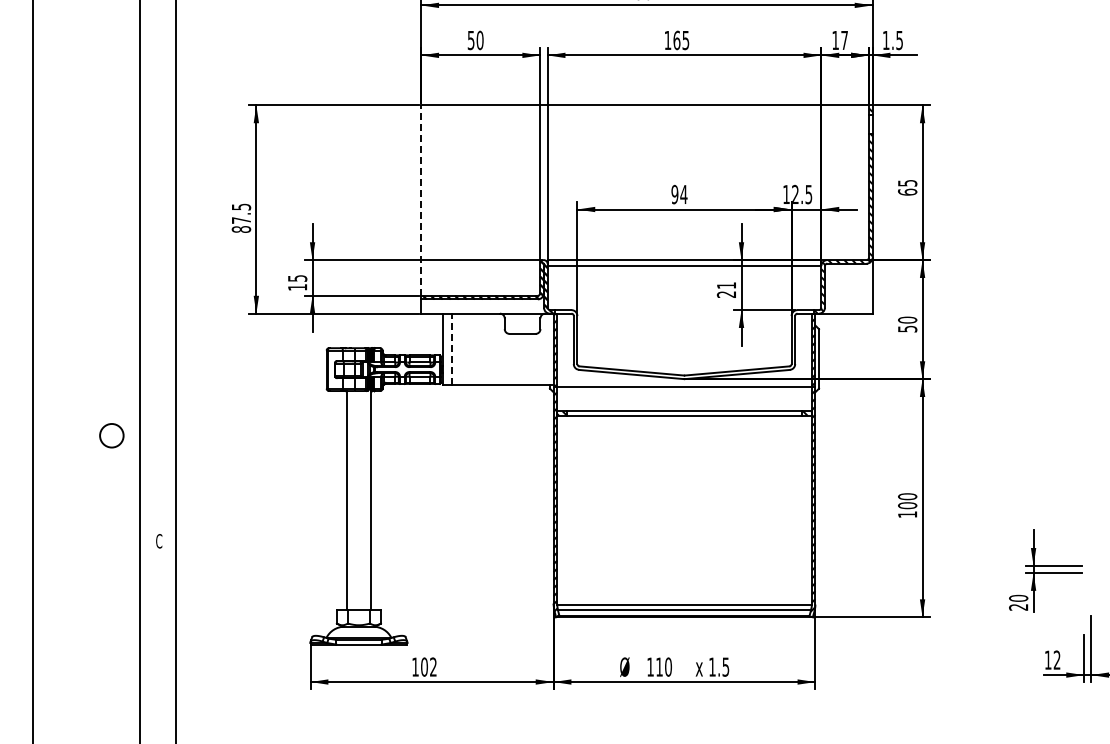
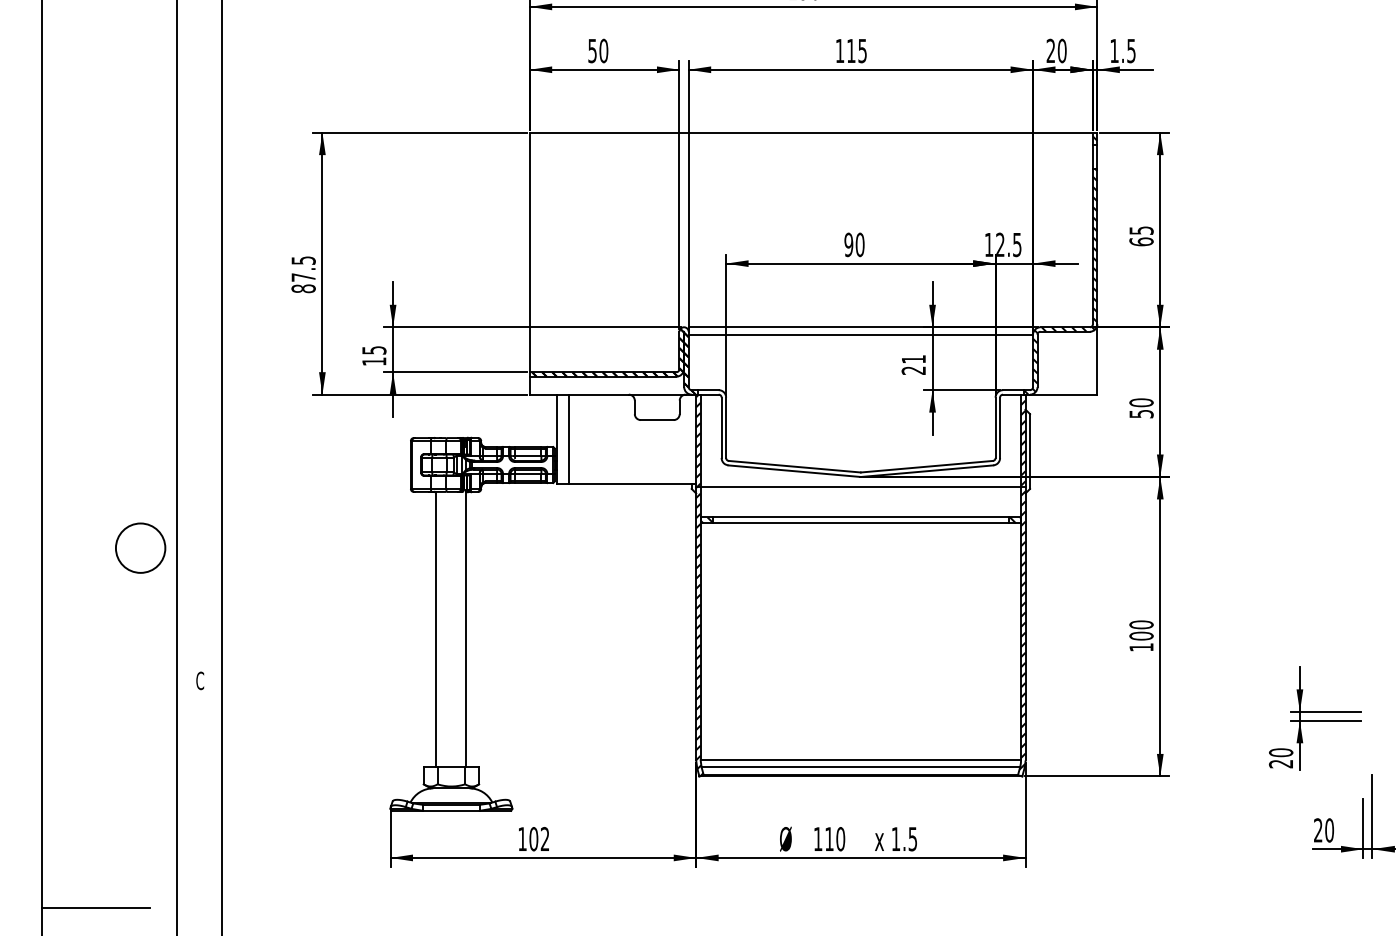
text: (676, 40) -> (850, 51), 165 -> 115
text: (840, 40) -> (1057, 51), 17 -> 20
text: (683, 194) -> (859, 244), 94 -> 90
line: (421, 200) -> (530, 252), dashed -> solid
line: (452, 349) -> (569, 439), dashed -> solid
circle: (111, 435) -> (140, 547), size x1.67
text: (1052, 659) -> (1323, 829), 12 -> 20
line: (76, 721) -> (96, 907), added

